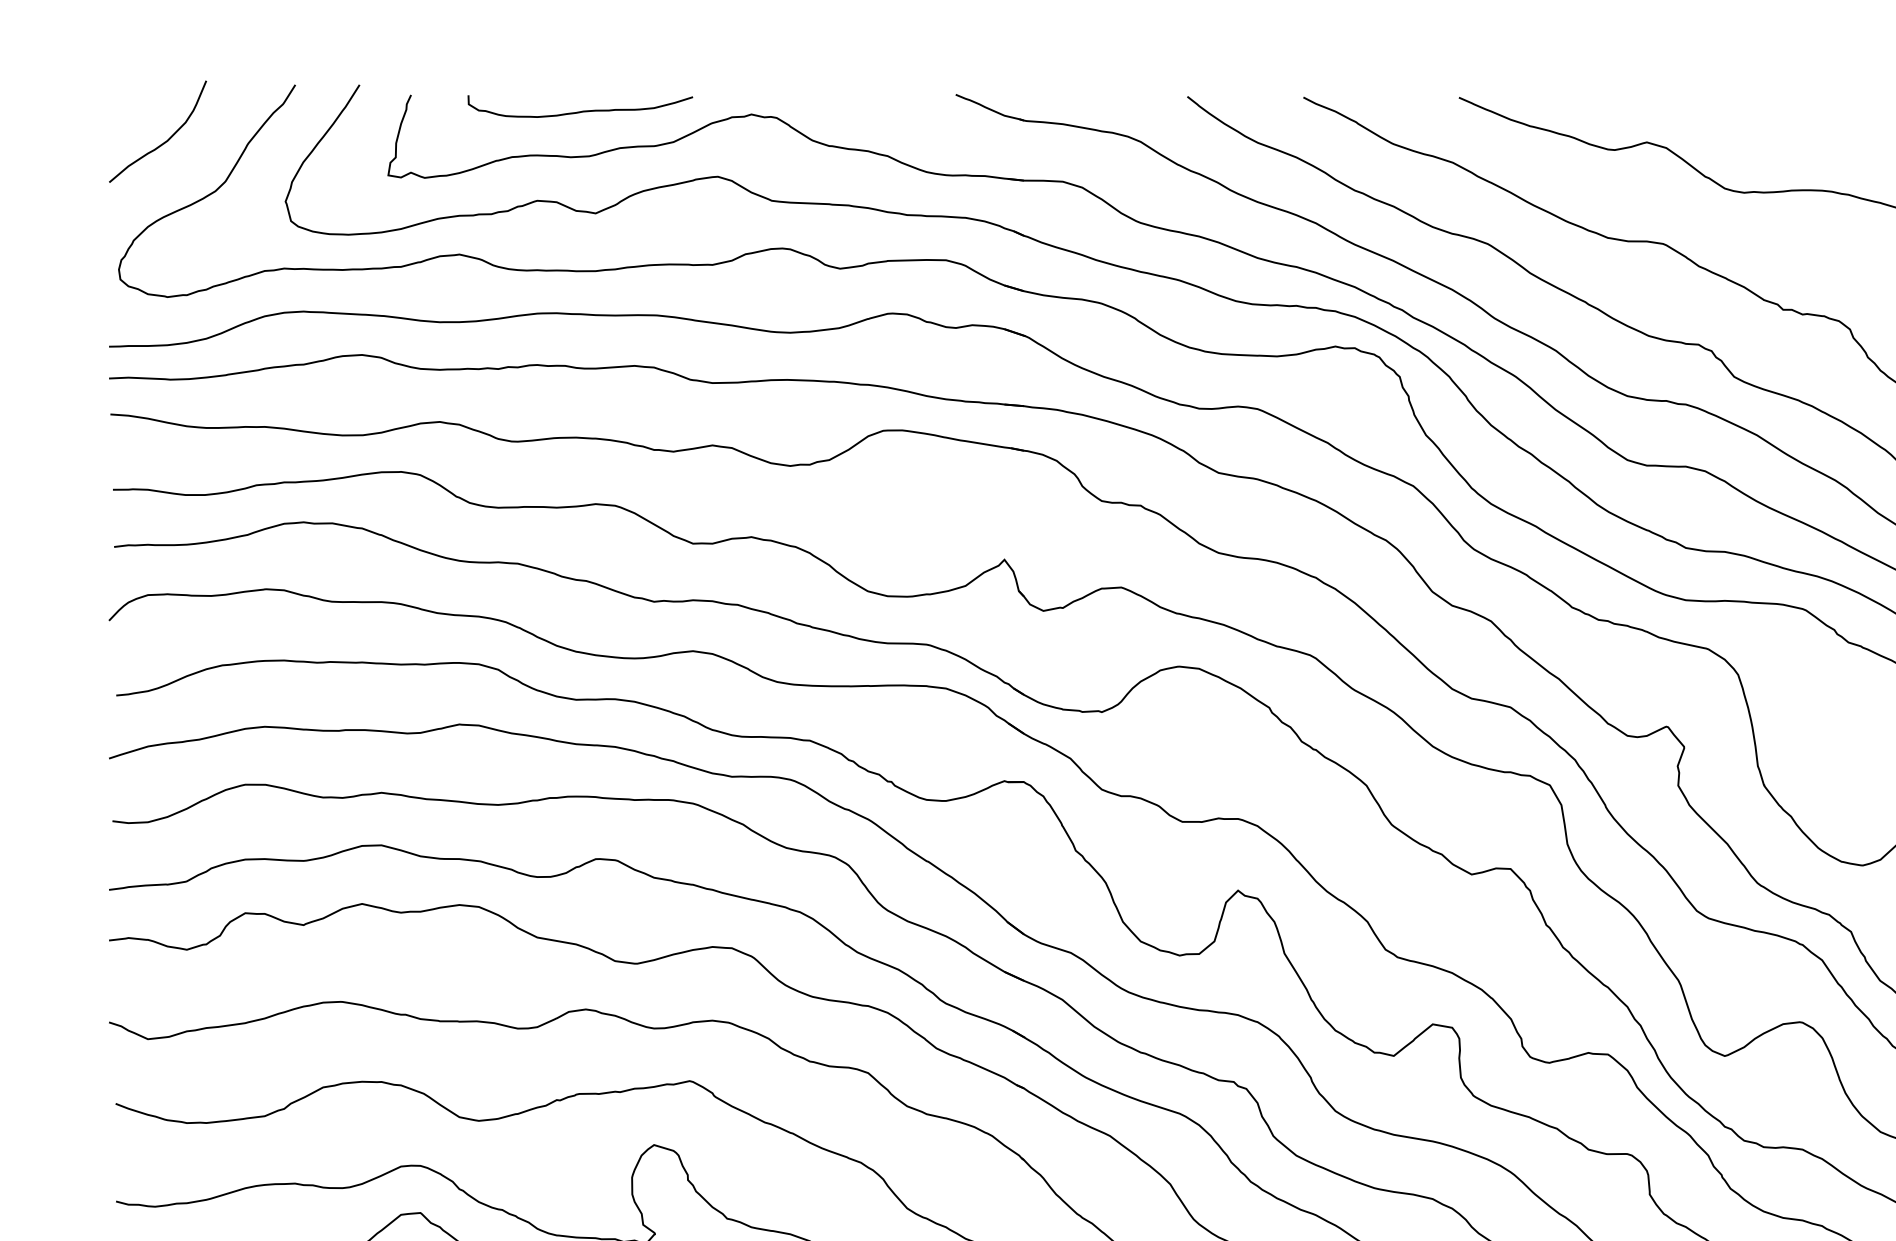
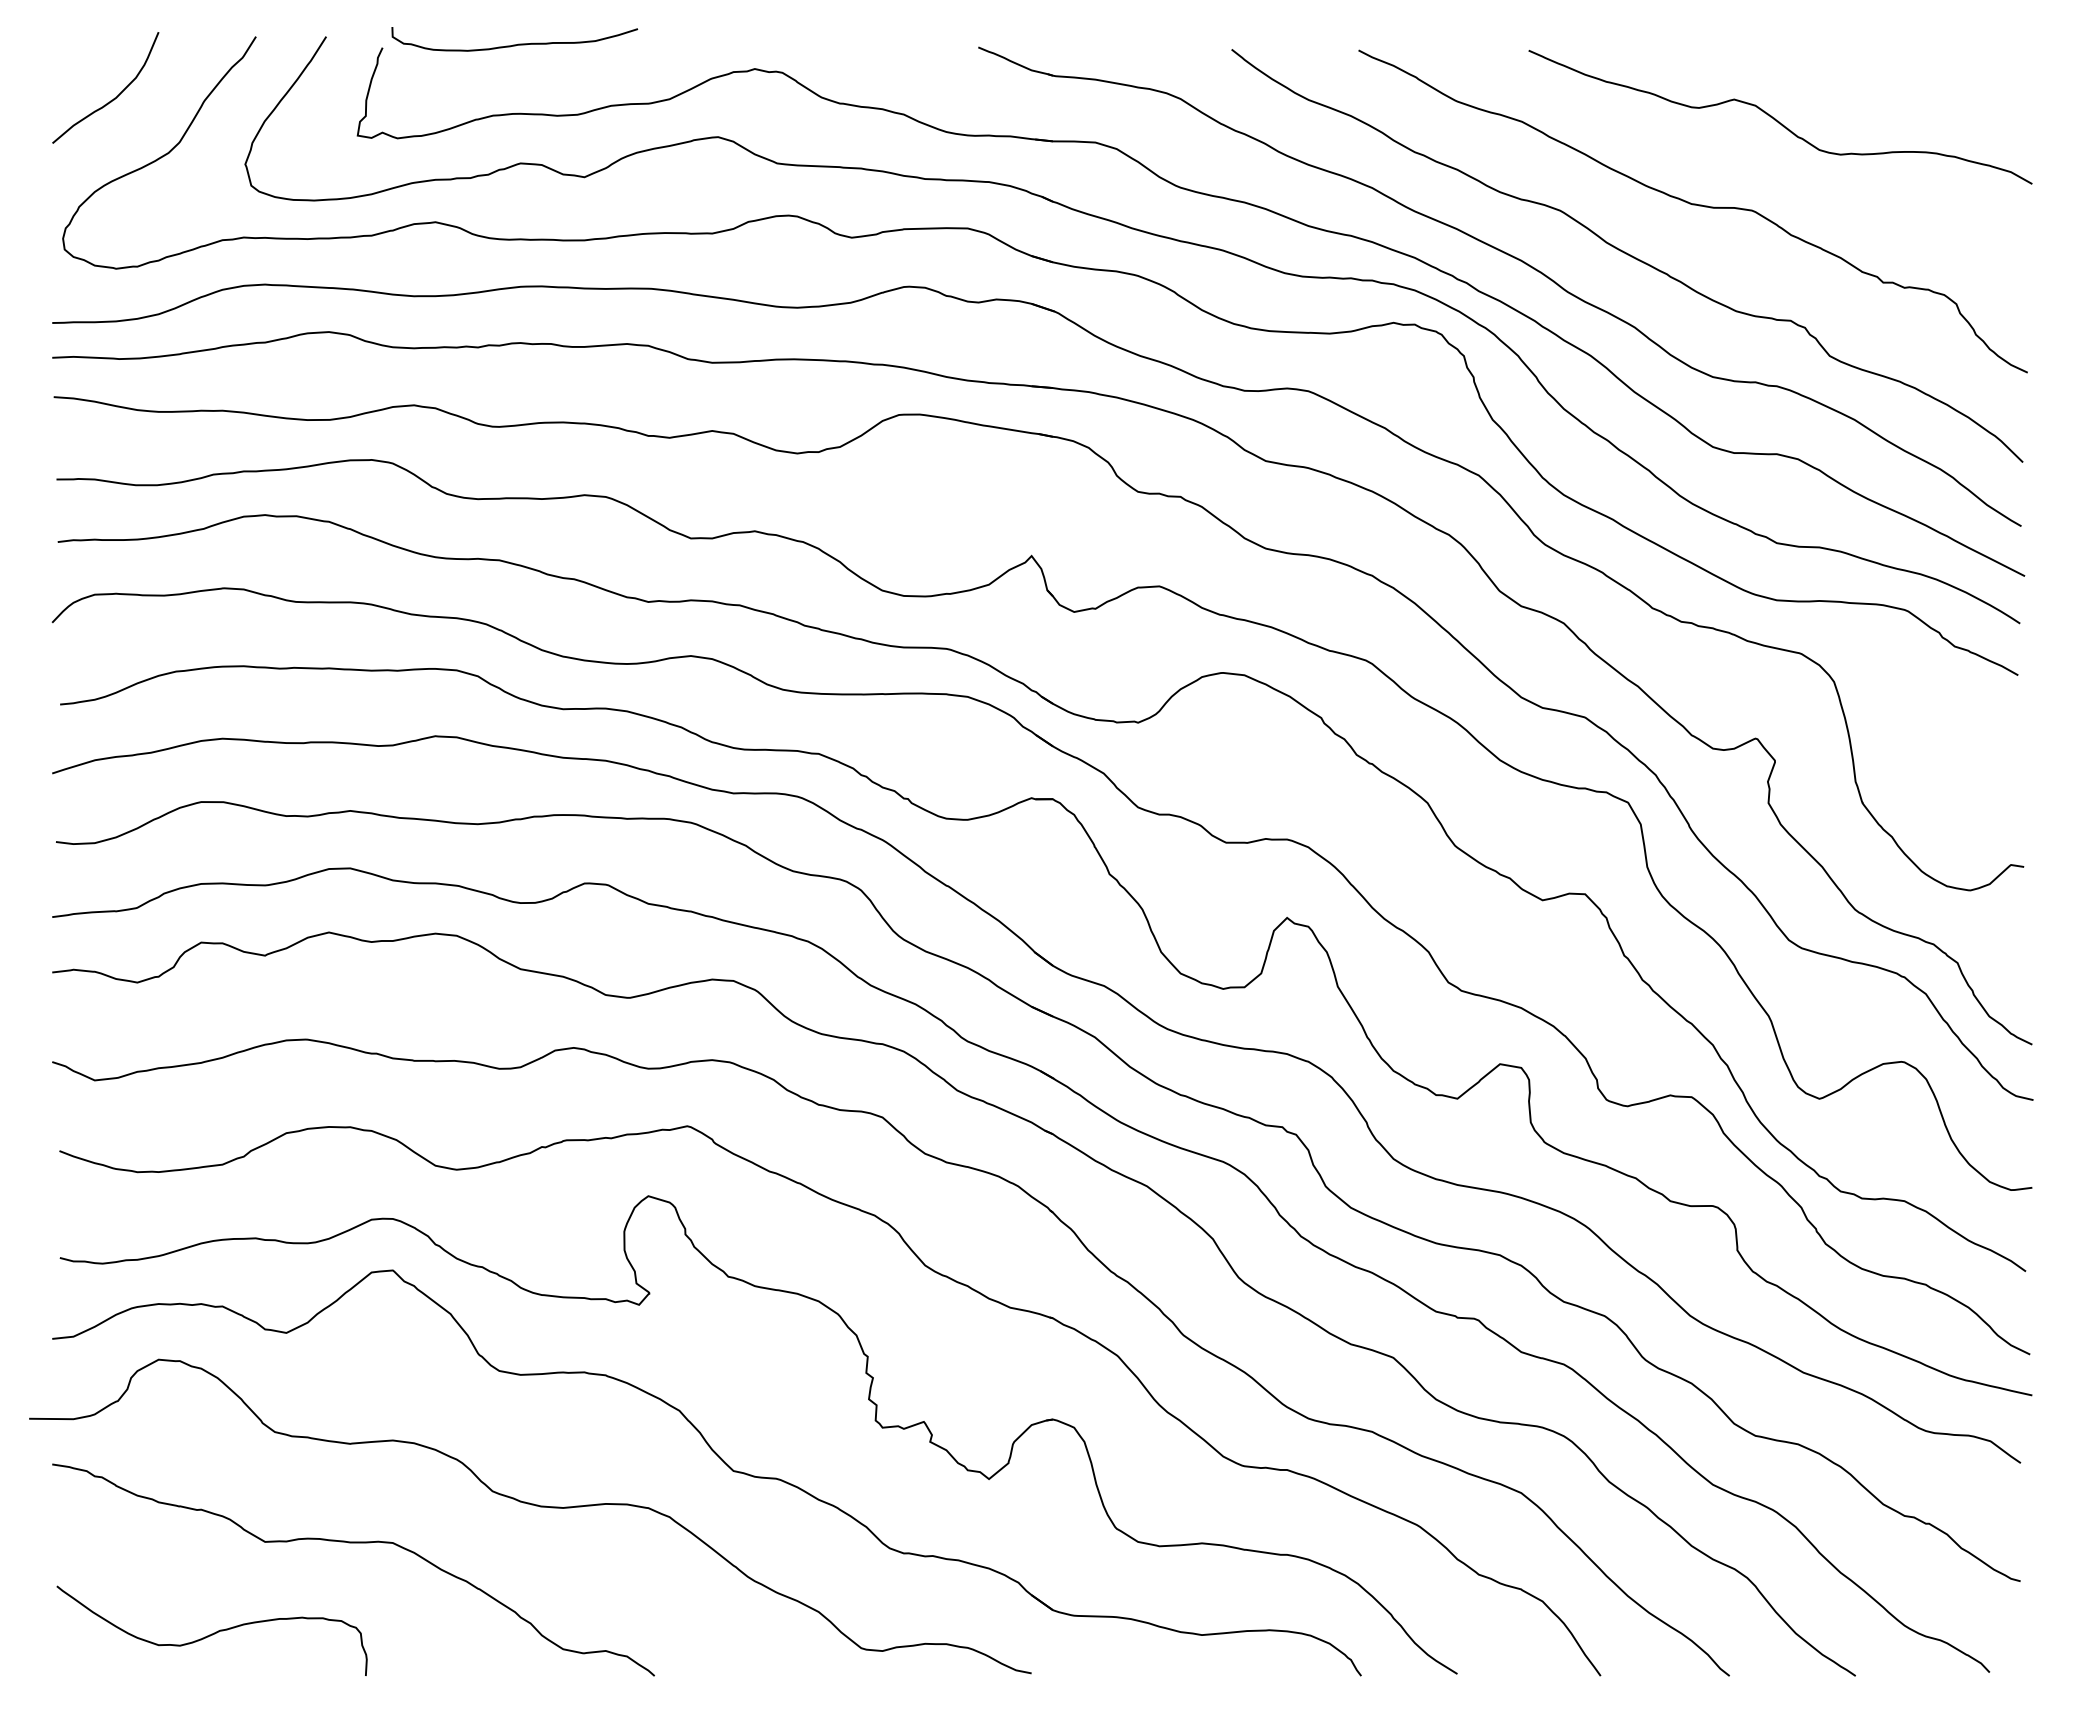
curve: (580, 111) -> (514, 44), moved

